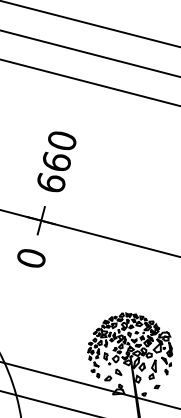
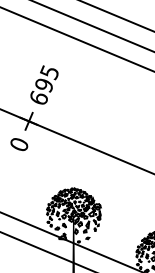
text: (58, 151) -> (46, 78), 660 -> 695

